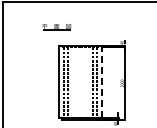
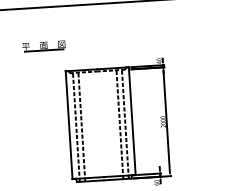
part: (56, 27) -> (43, 47), moved
line: (101, 81) -> (132, 120), dashed -> solid

